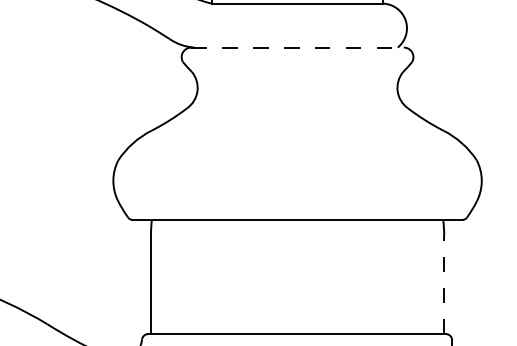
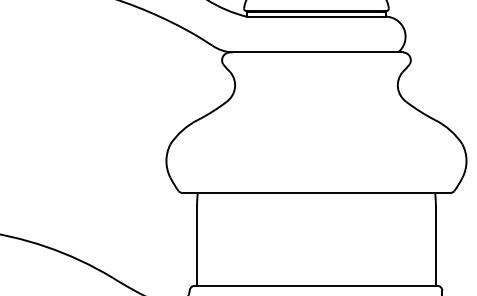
line: (297, 47) -> (316, 52), dashed -> solid
line: (443, 285) -> (435, 246), dashed -> solid

